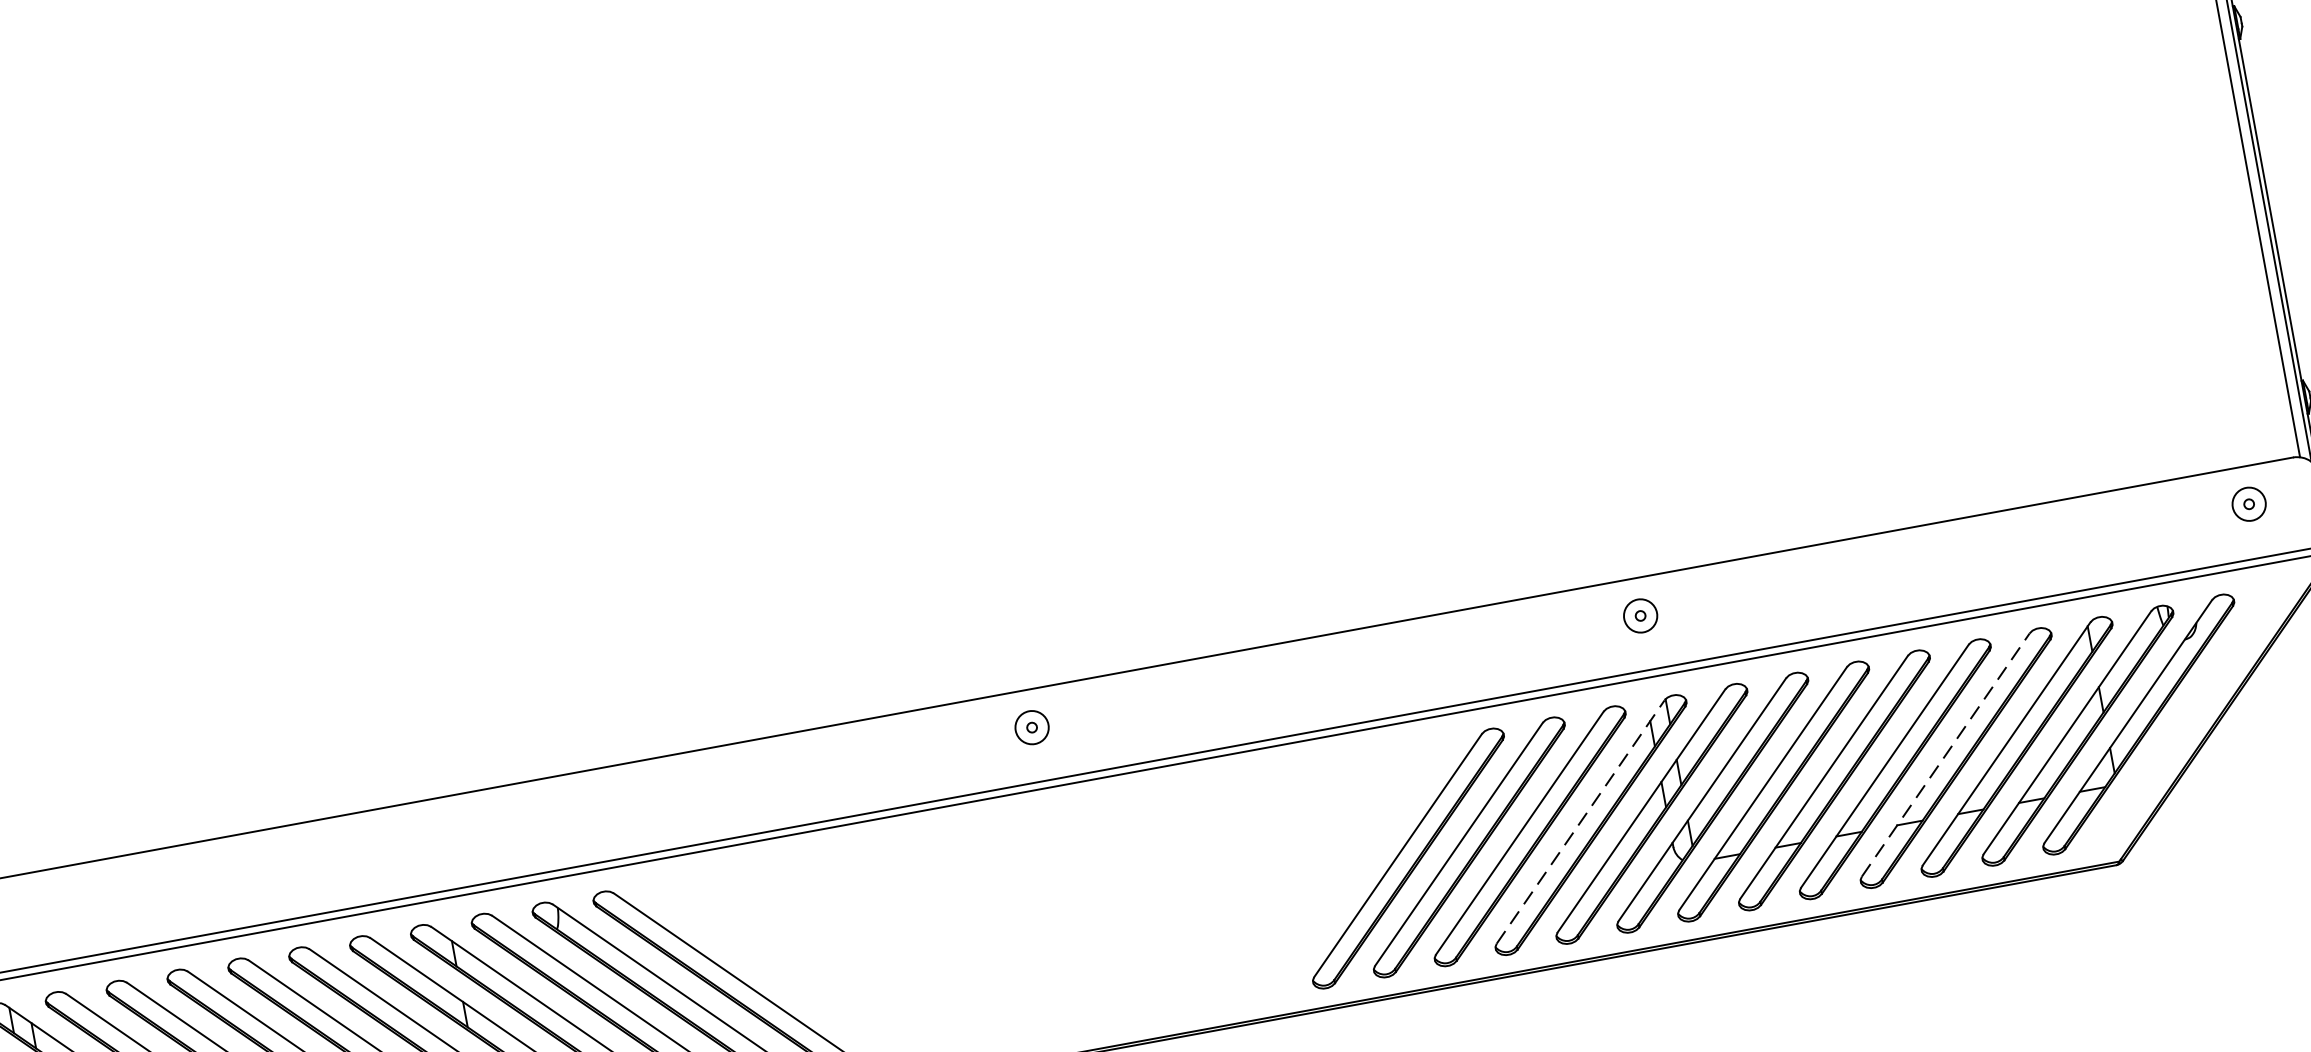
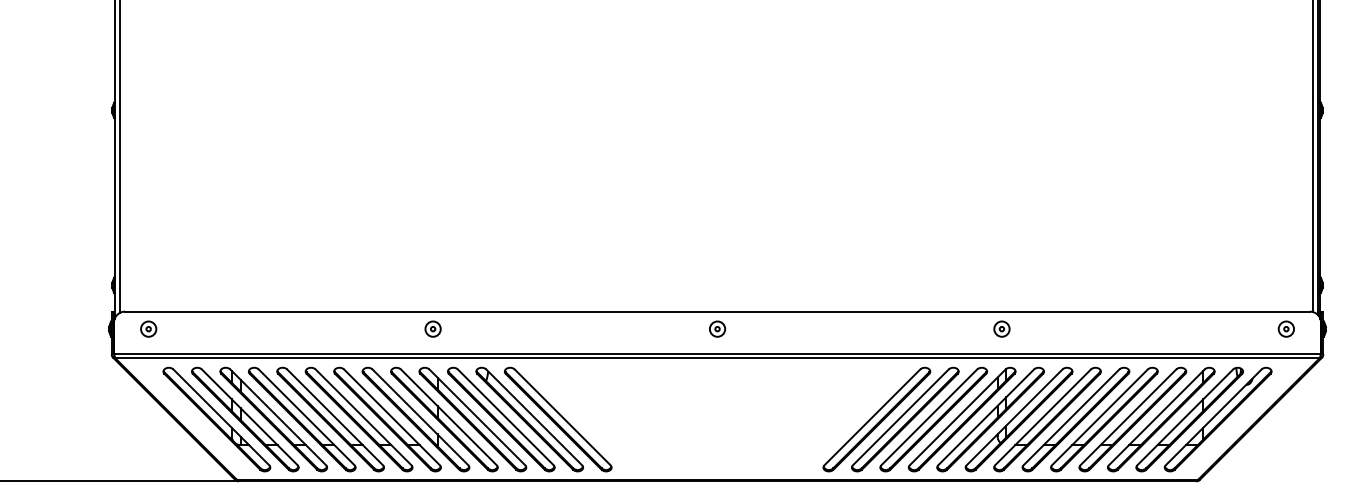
line: (1946, 755) -> (1128, 417), dashed -> solid
line: (1580, 822) -> (957, 417), dashed -> solid
part: (421, 838) -> (432, 328), added

